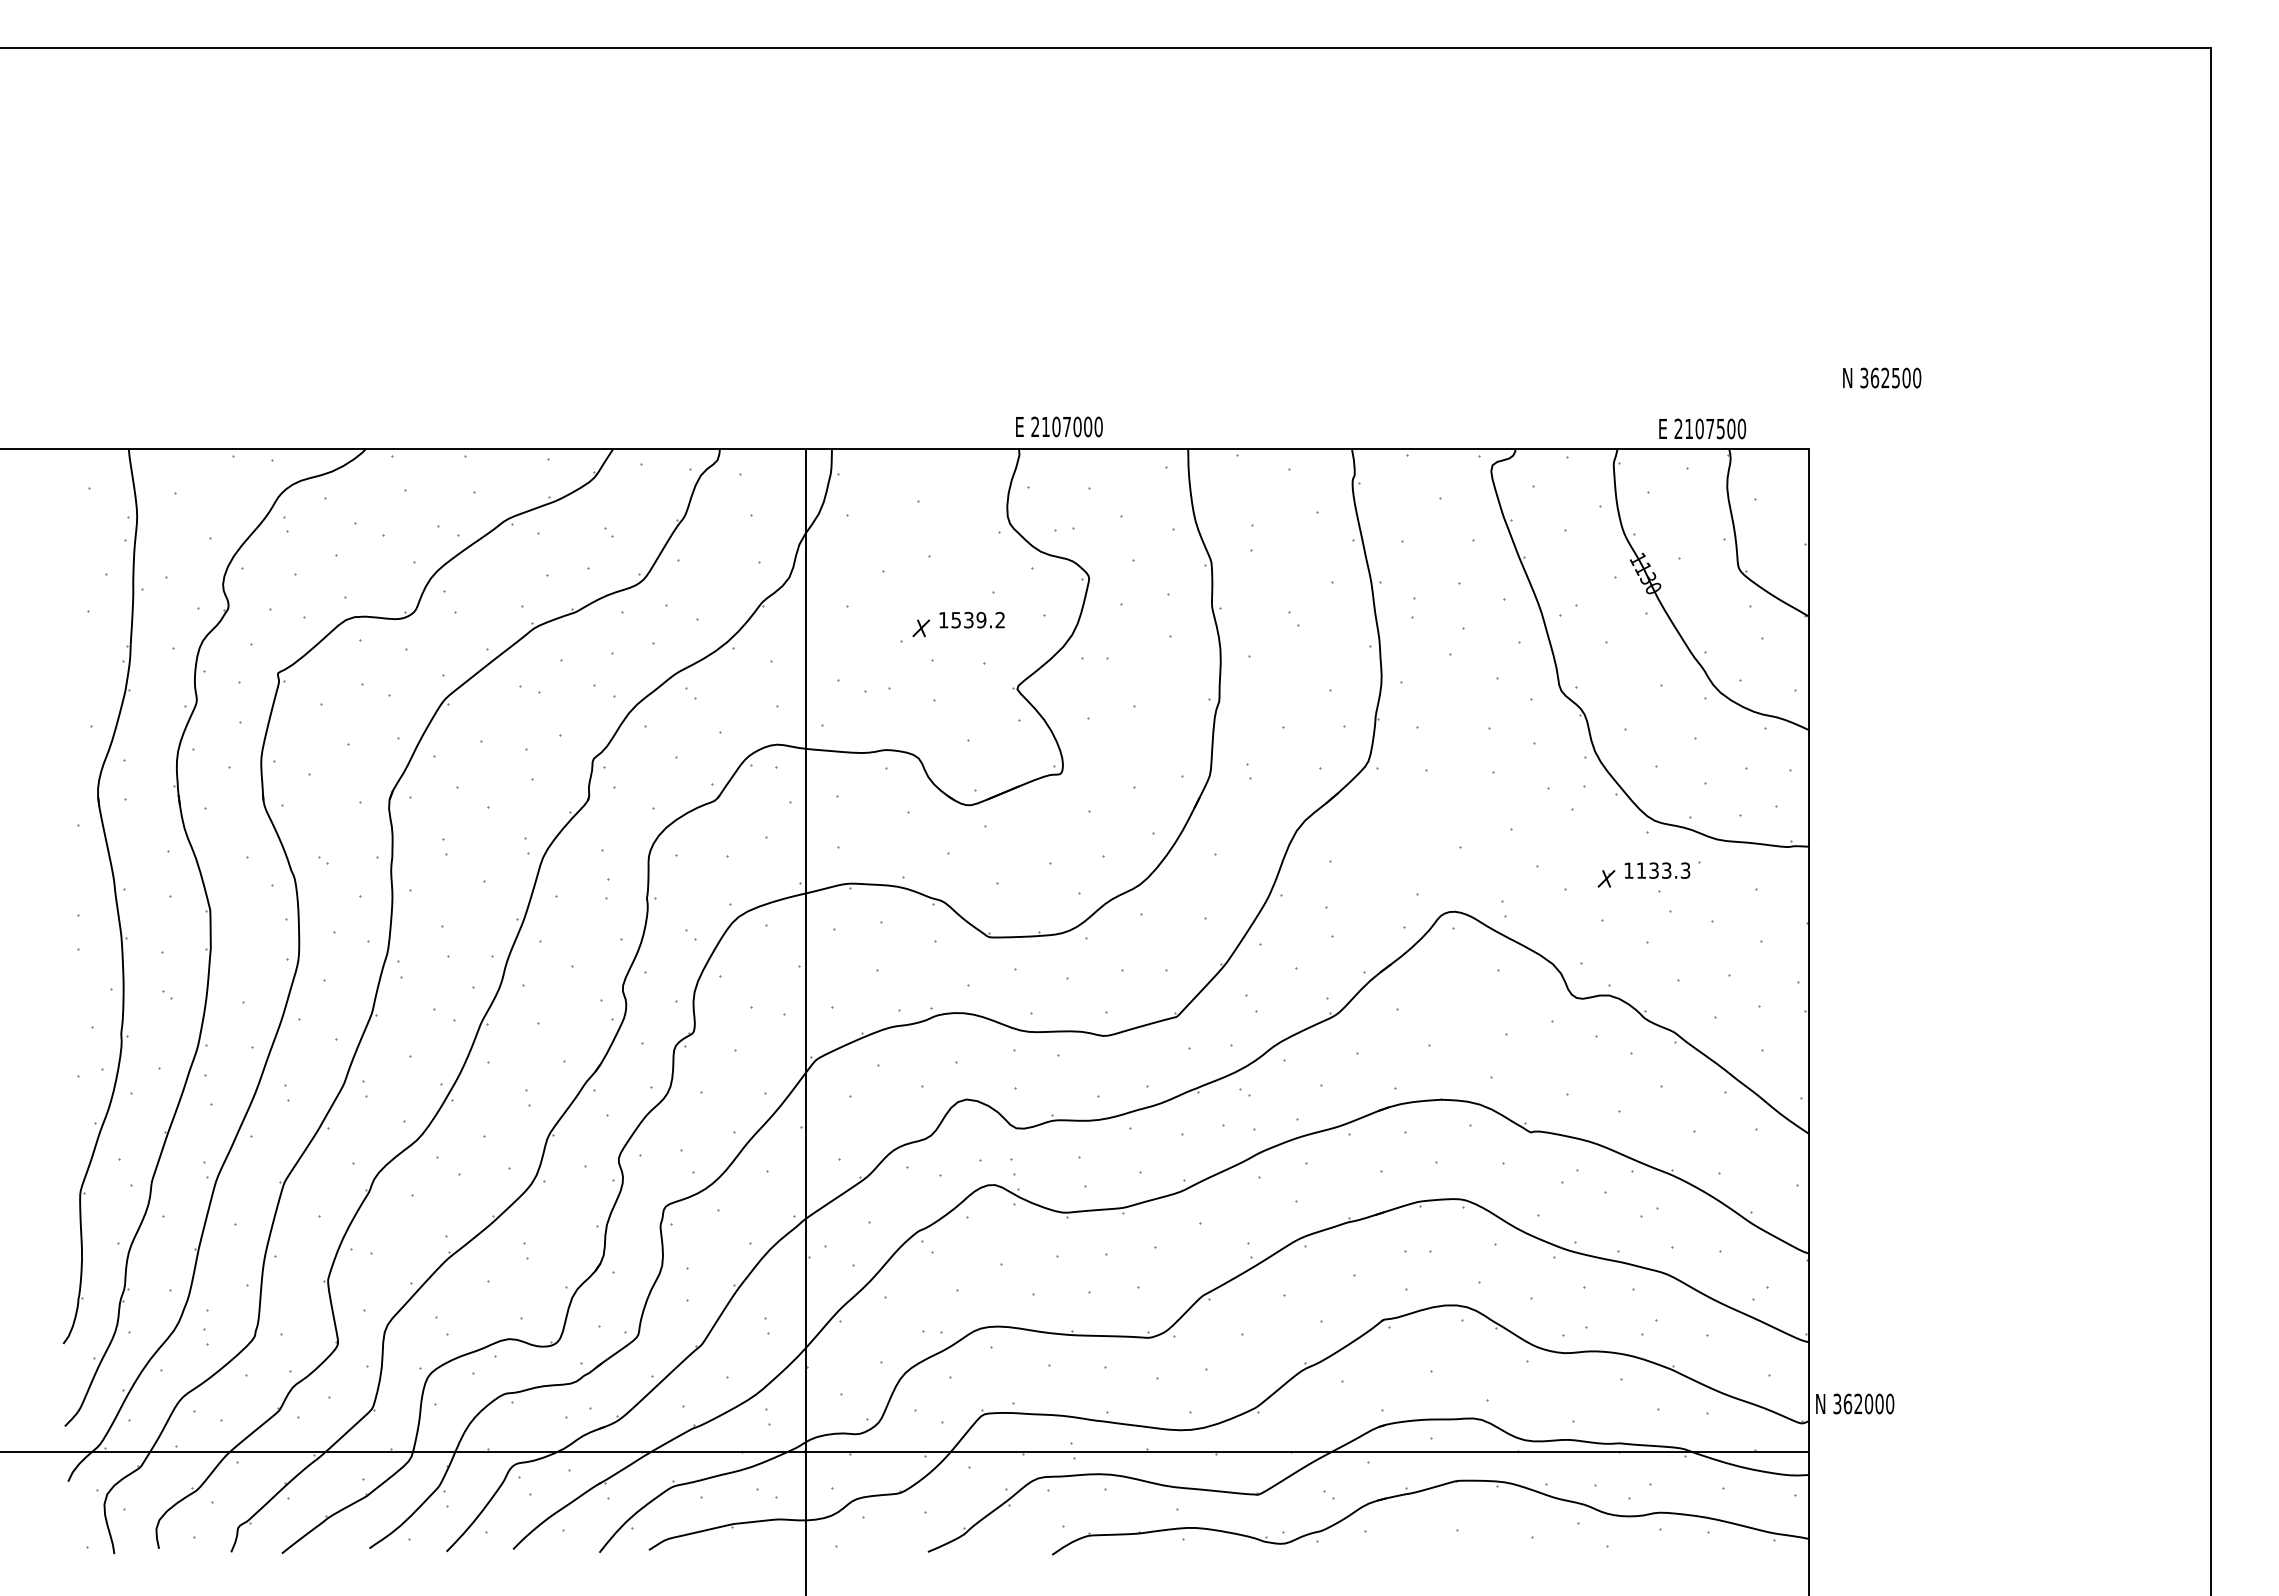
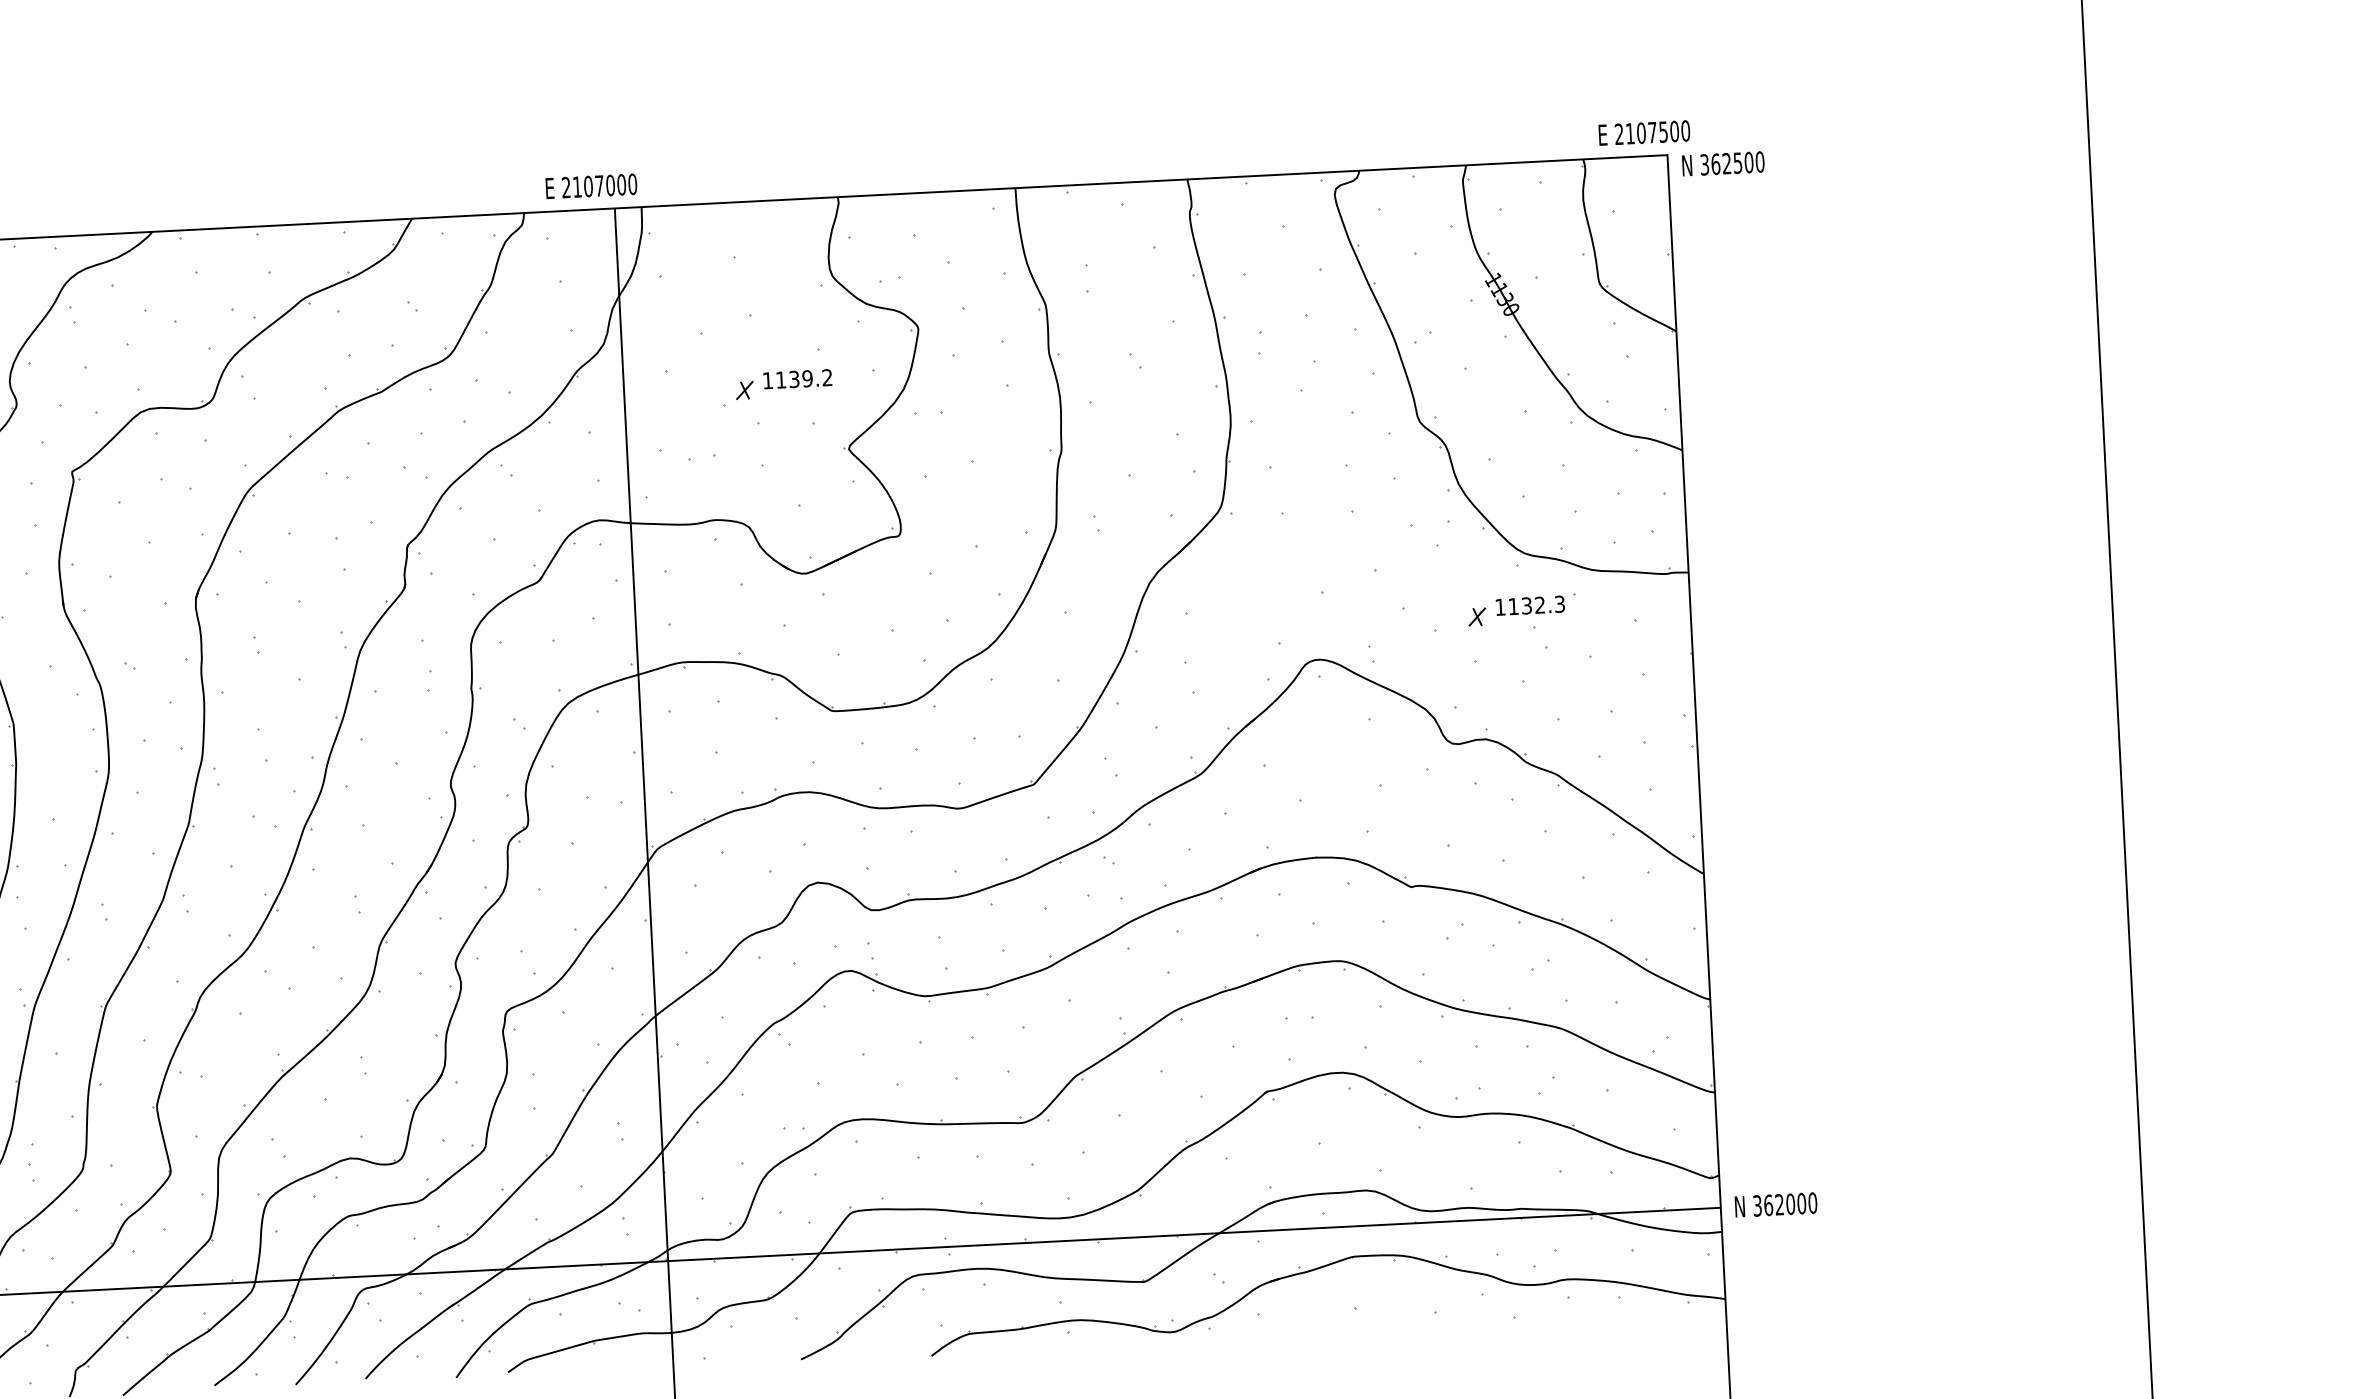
text: (1882, 377) -> (1723, 163), moved
text: (1059, 426) -> (591, 185), moved
text: (1702, 428) -> (1644, 132), moved
text: (955, 620) -> (780, 380), 1539.2 -> 1139.2
text: (1666, 870) -> (1539, 605), 1133.3 -> 1132.3
text: (1855, 1403) -> (1776, 1204), moved

